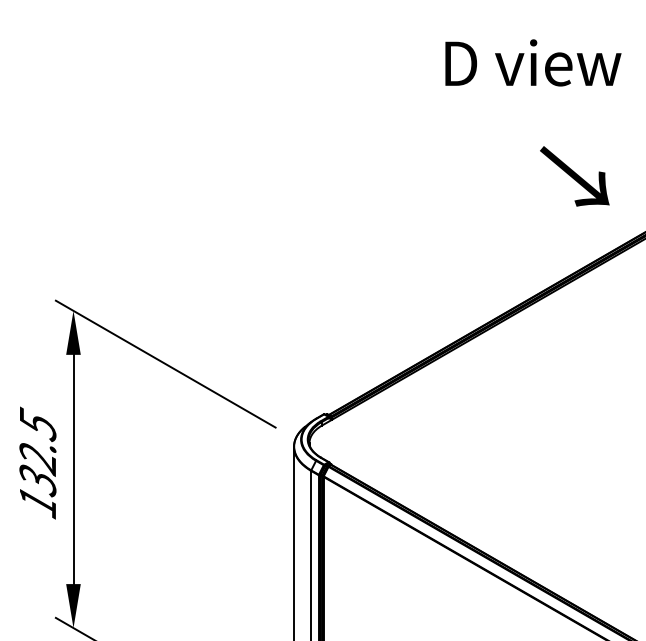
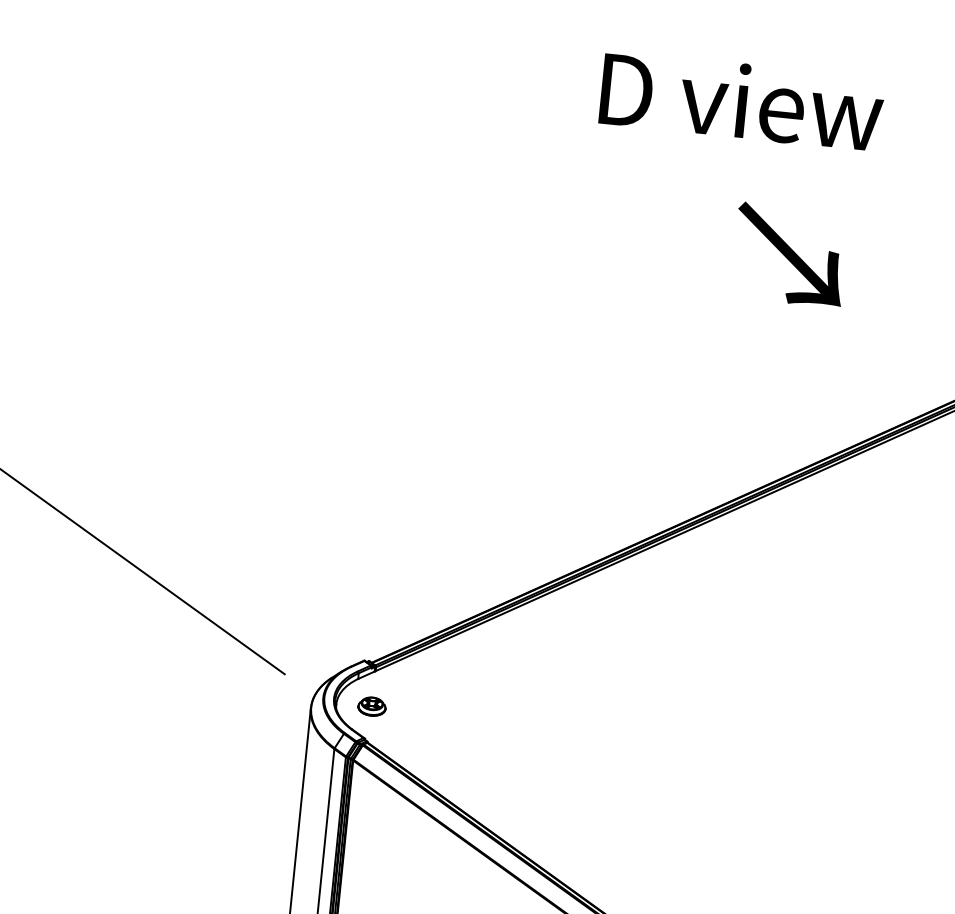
text: (533, 62) -> (742, 100), moved
text: (574, 176) -> (789, 255), moved
part: (331, 441) -> (371, 705), added

